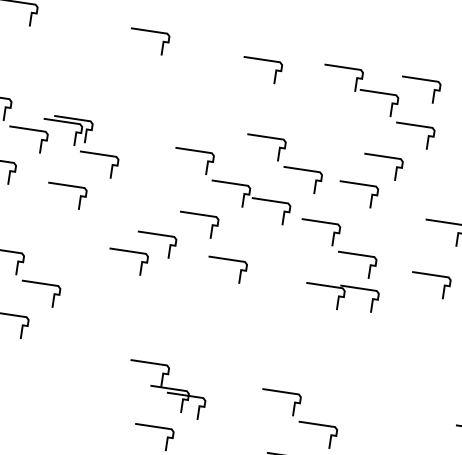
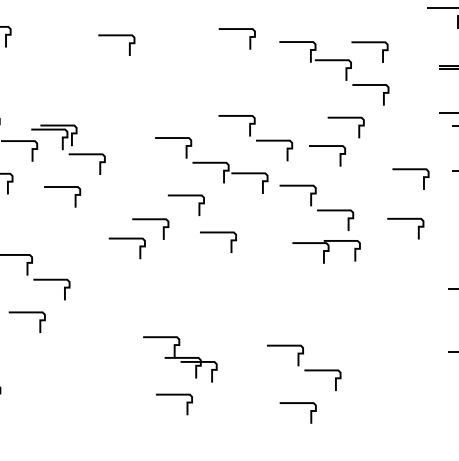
part: (262, 60) -> (236, 29), moved

